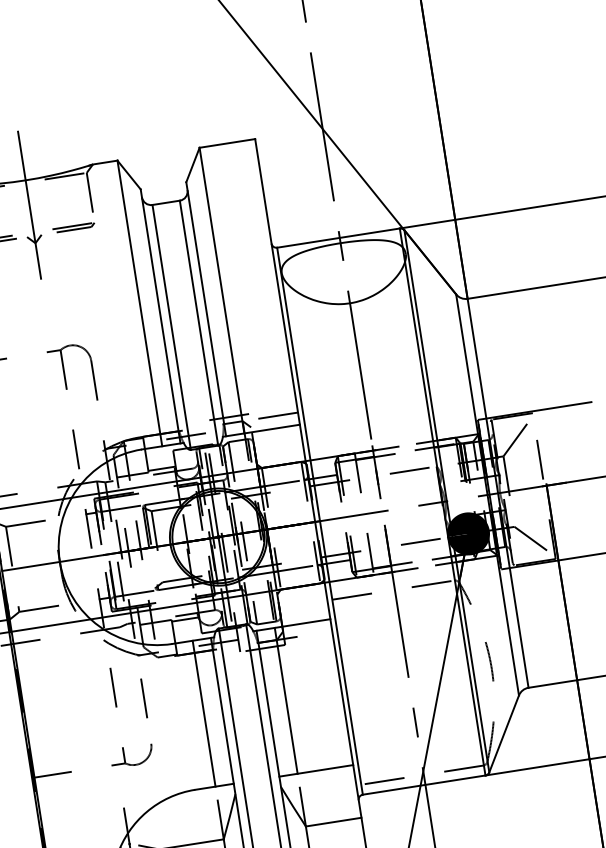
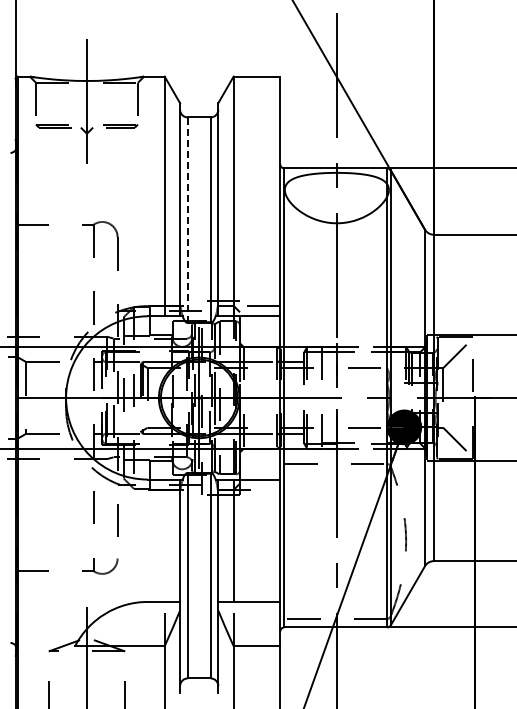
line: (171, 327) -> (187, 220), solid -> dashed
line: (203, 713) -> (164, 540), removed

